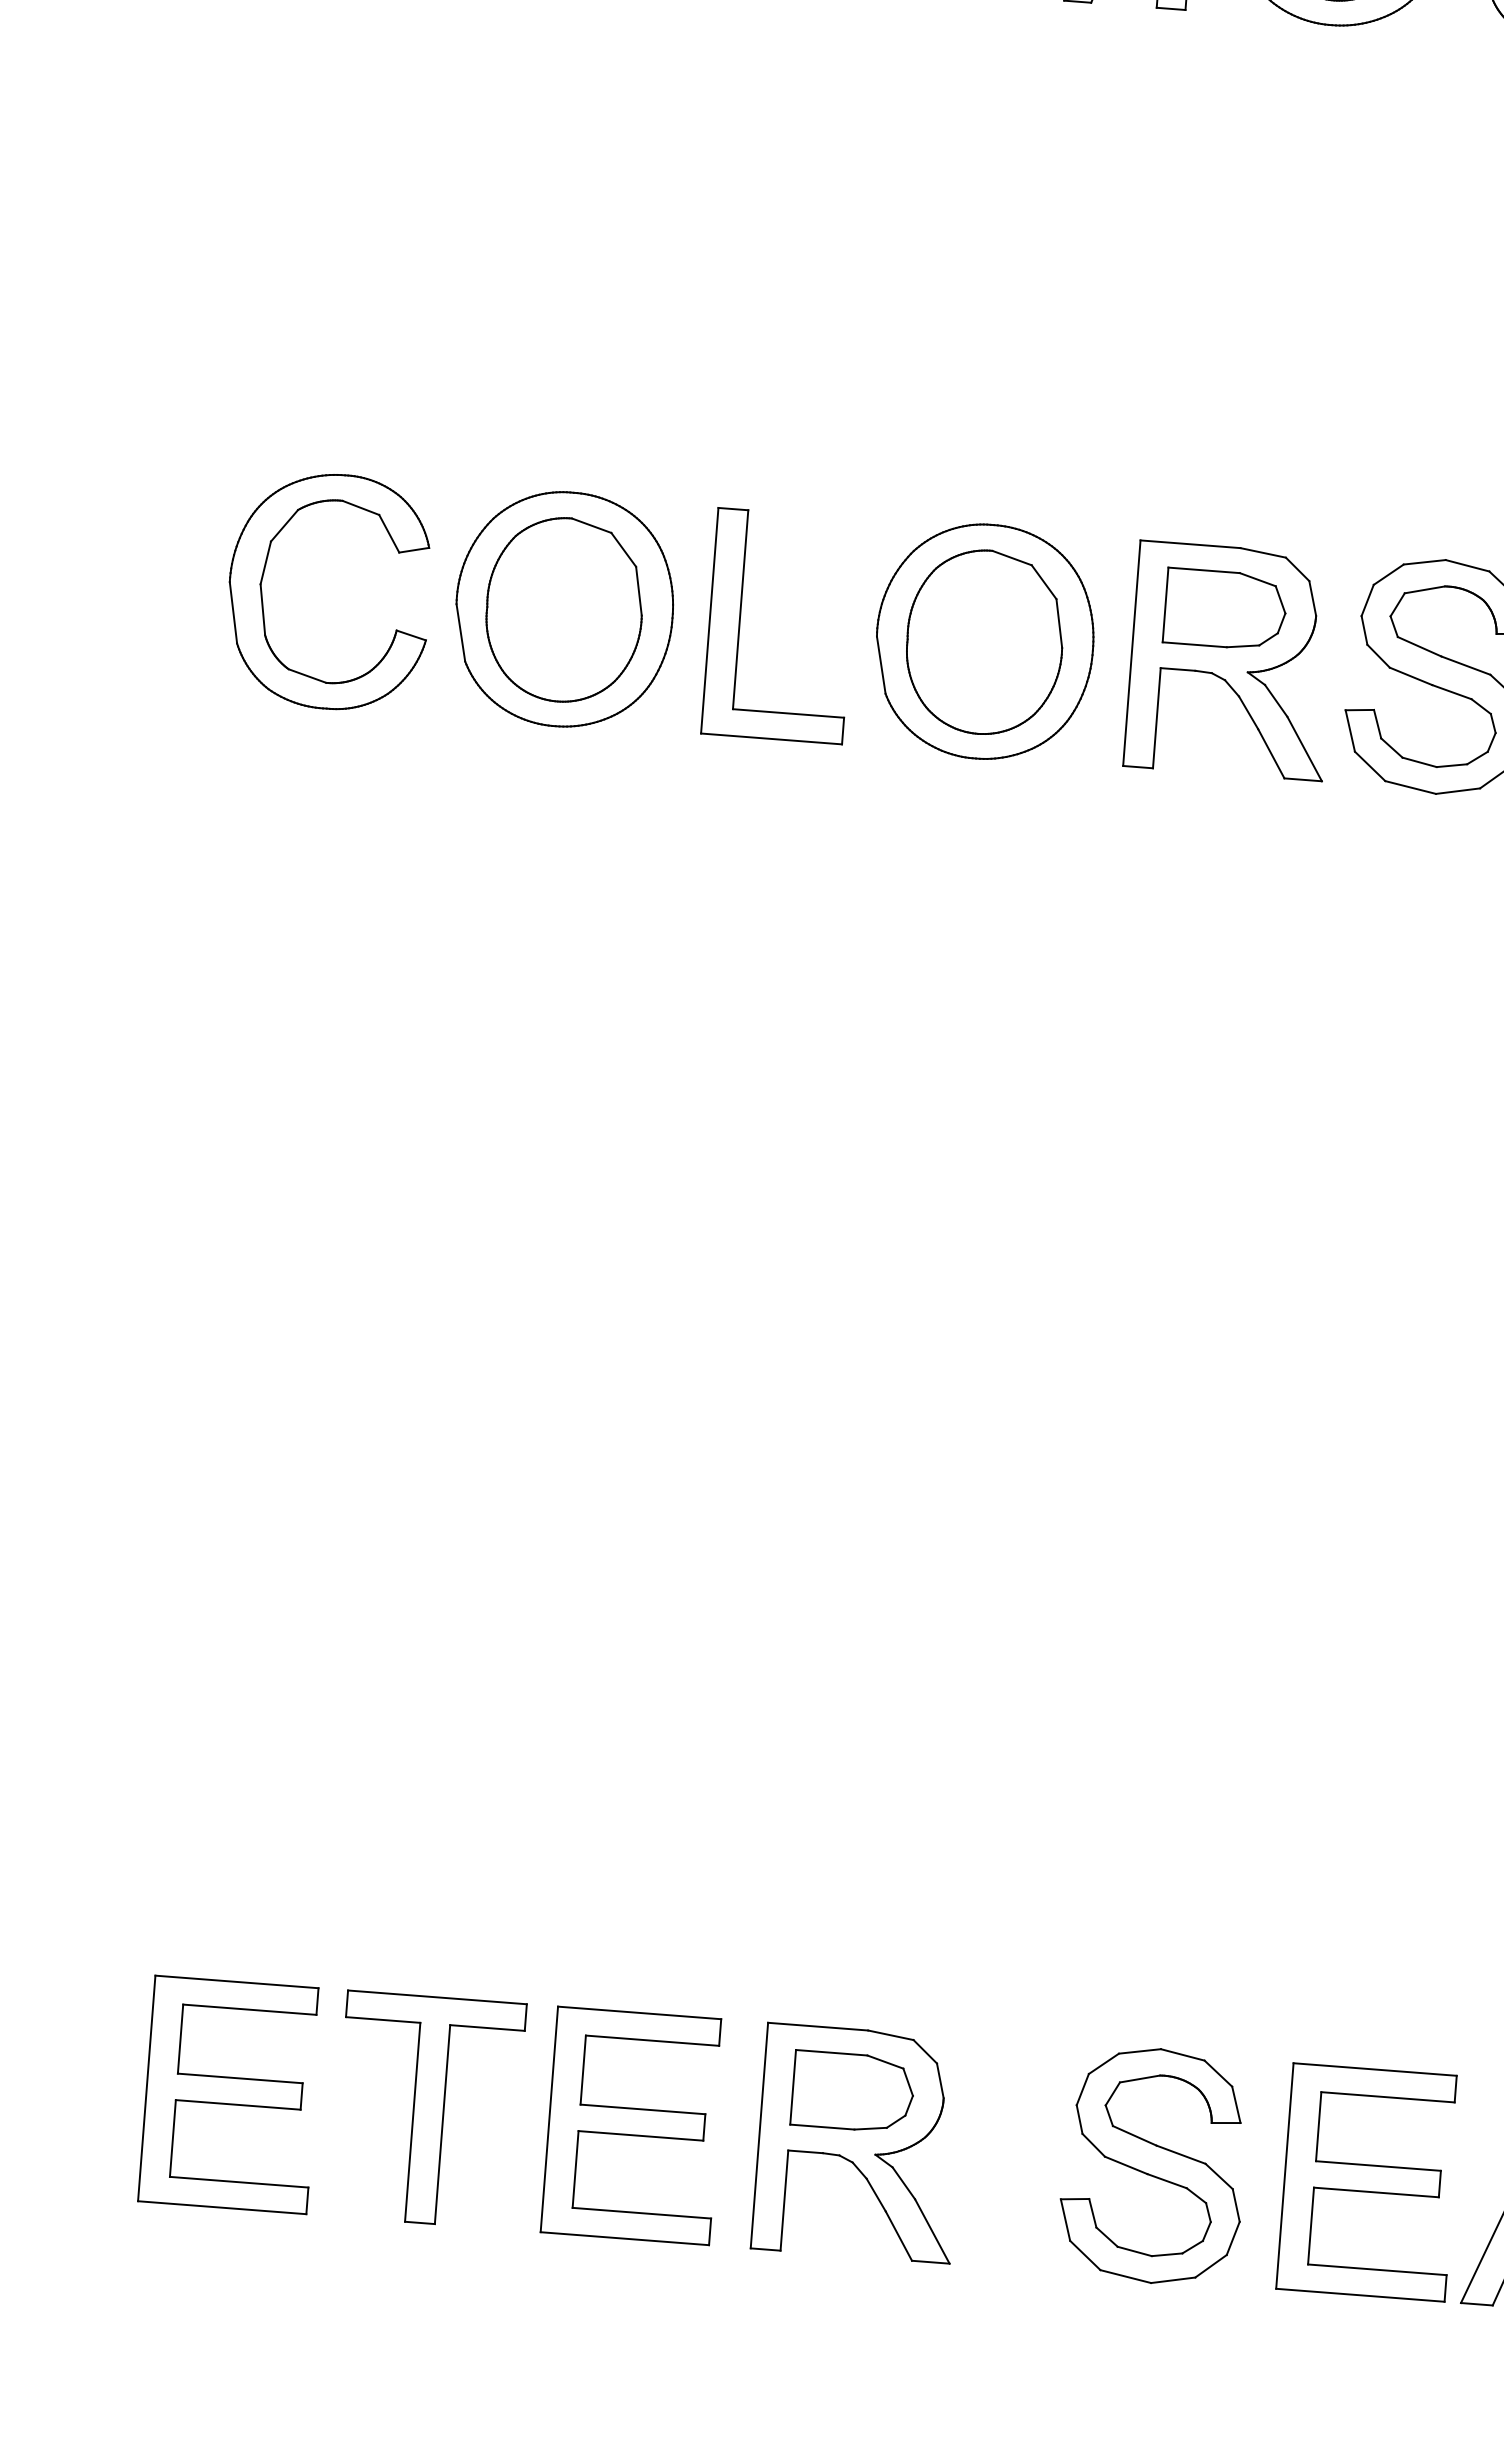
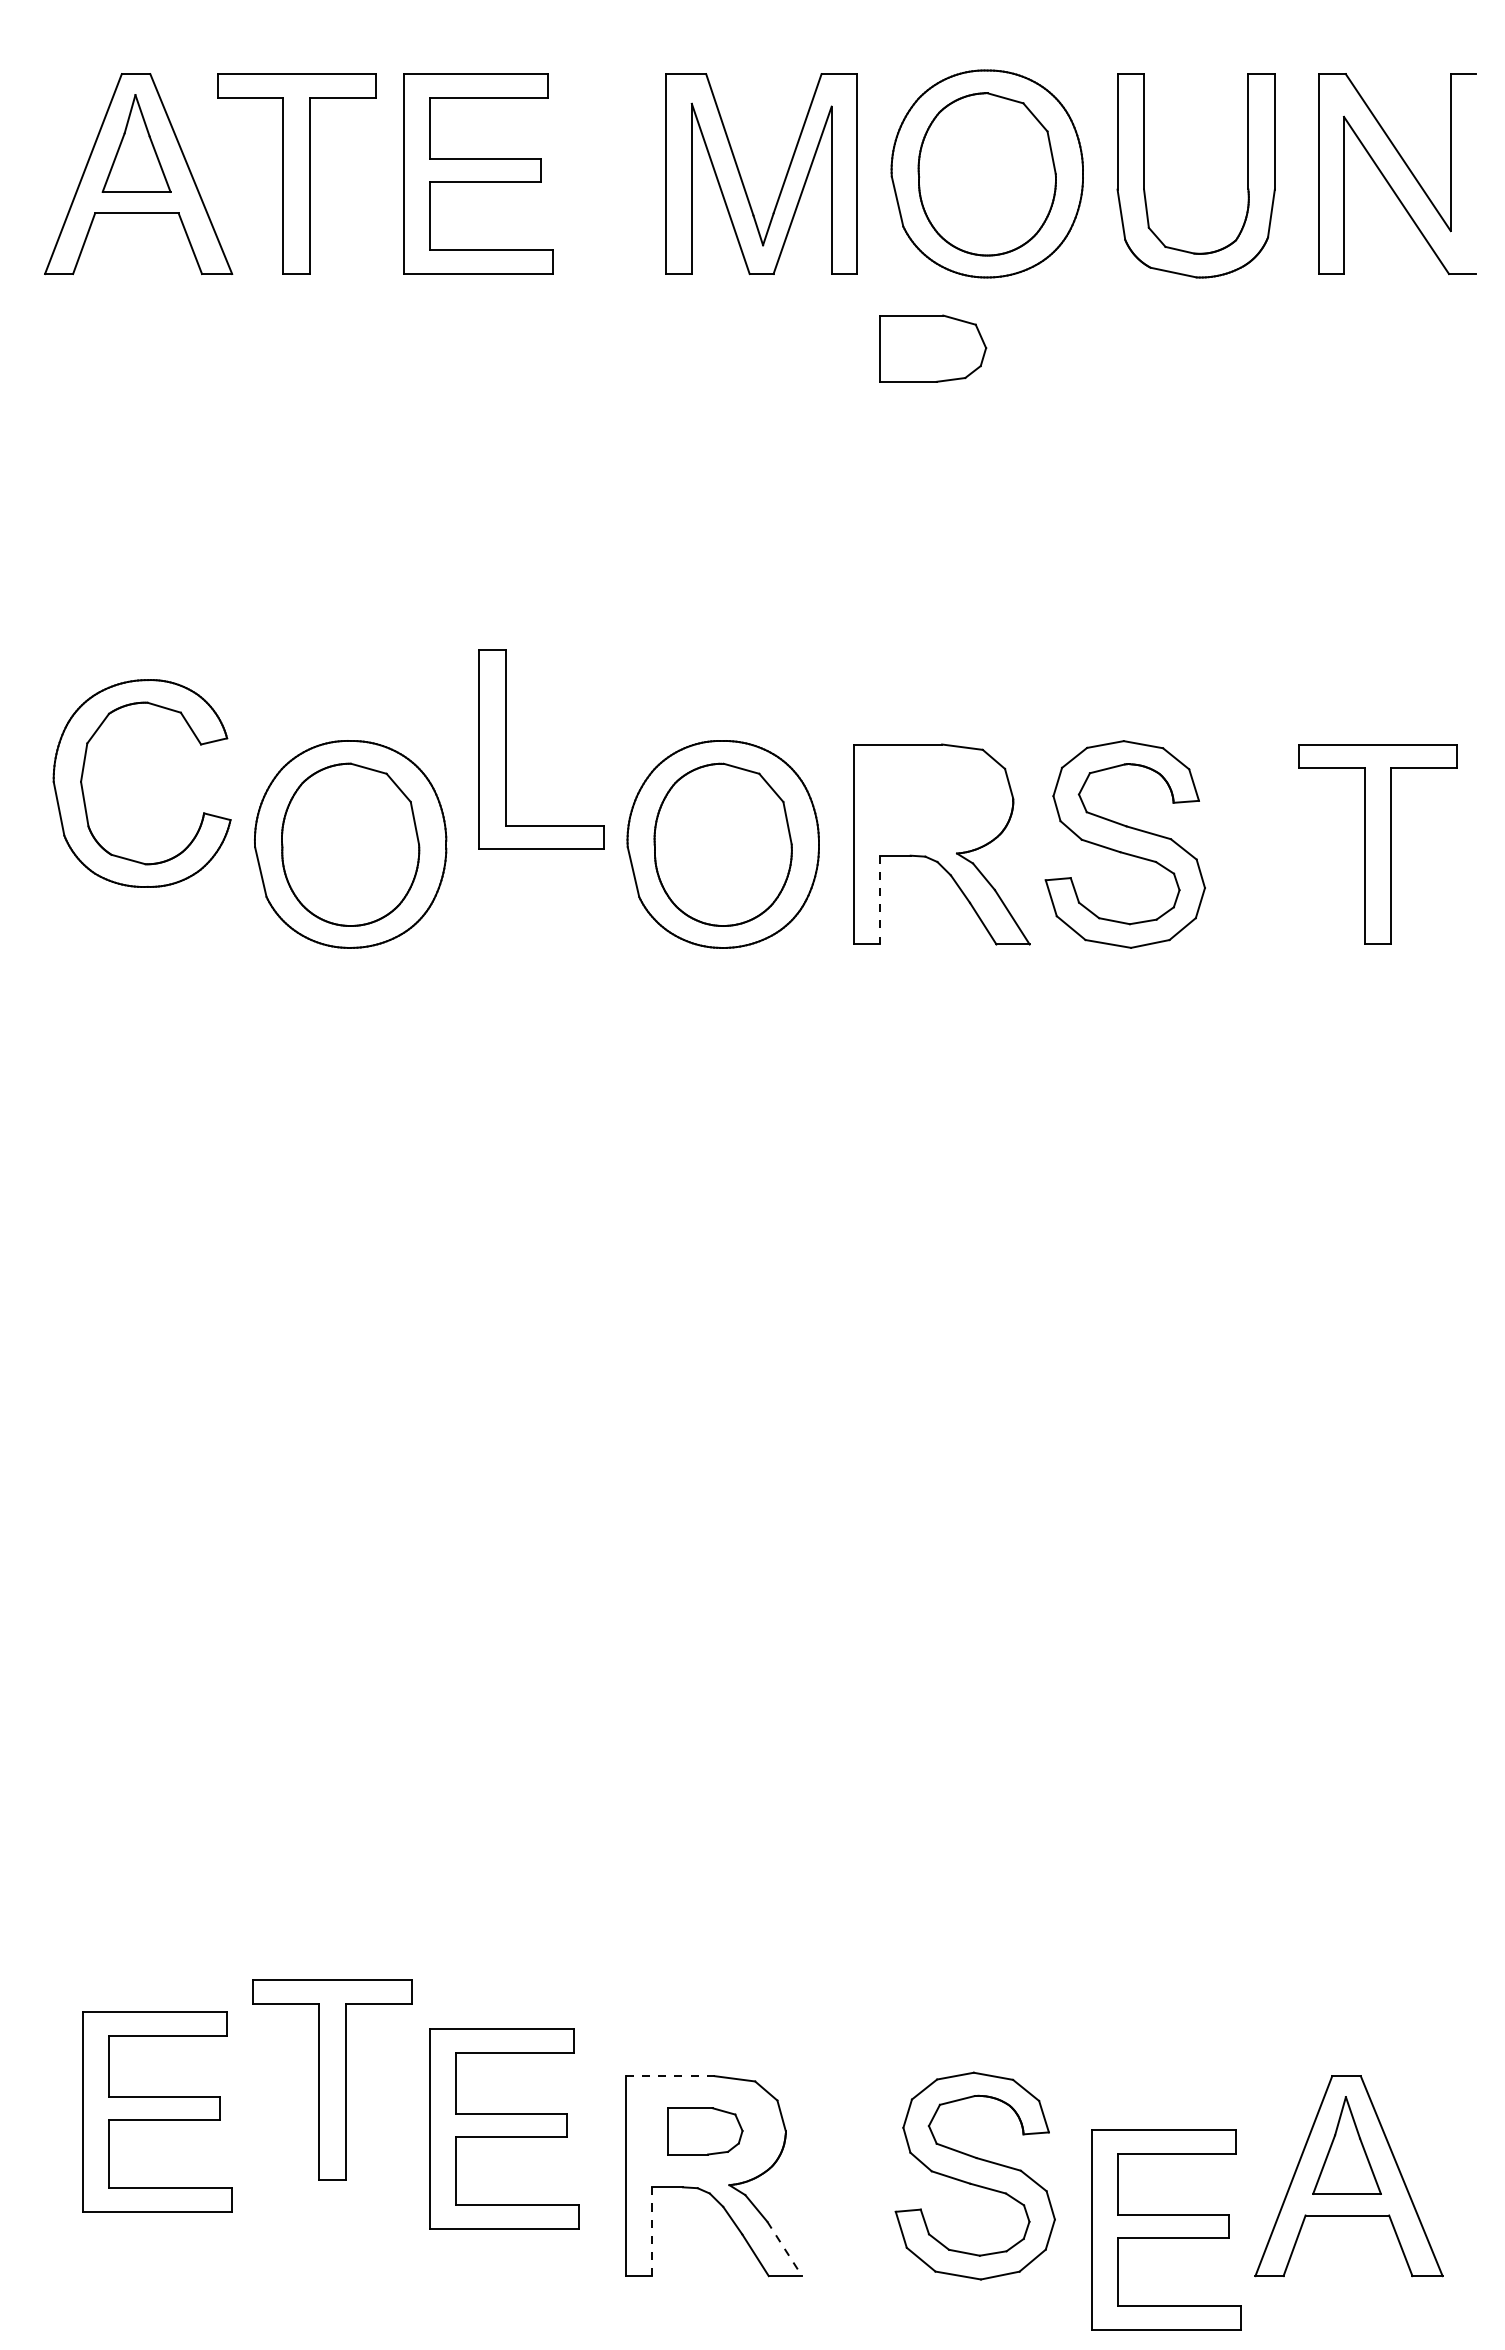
part: (263, 598) -> (84, 794), moved
part: (1225, 609) -> (933, 348), moved
part: (740, 623) -> (506, 749), moved
line: (1156, 718) -> (879, 900), solid -> dashed
line: (818, 2027) -> (670, 2076), solid -> dashed
part: (853, 2092) -> (705, 2131), size x0.7
part: (231, 2094) -> (157, 2111), moved
part: (428, 2109) -> (332, 2079), moved
part: (633, 2125) -> (504, 2128), moved
part: (1369, 2181) -> (1166, 2229), moved
line: (784, 2201) -> (652, 2232), solid -> dashed
line: (932, 2232) -> (784, 2249), solid -> dashed

